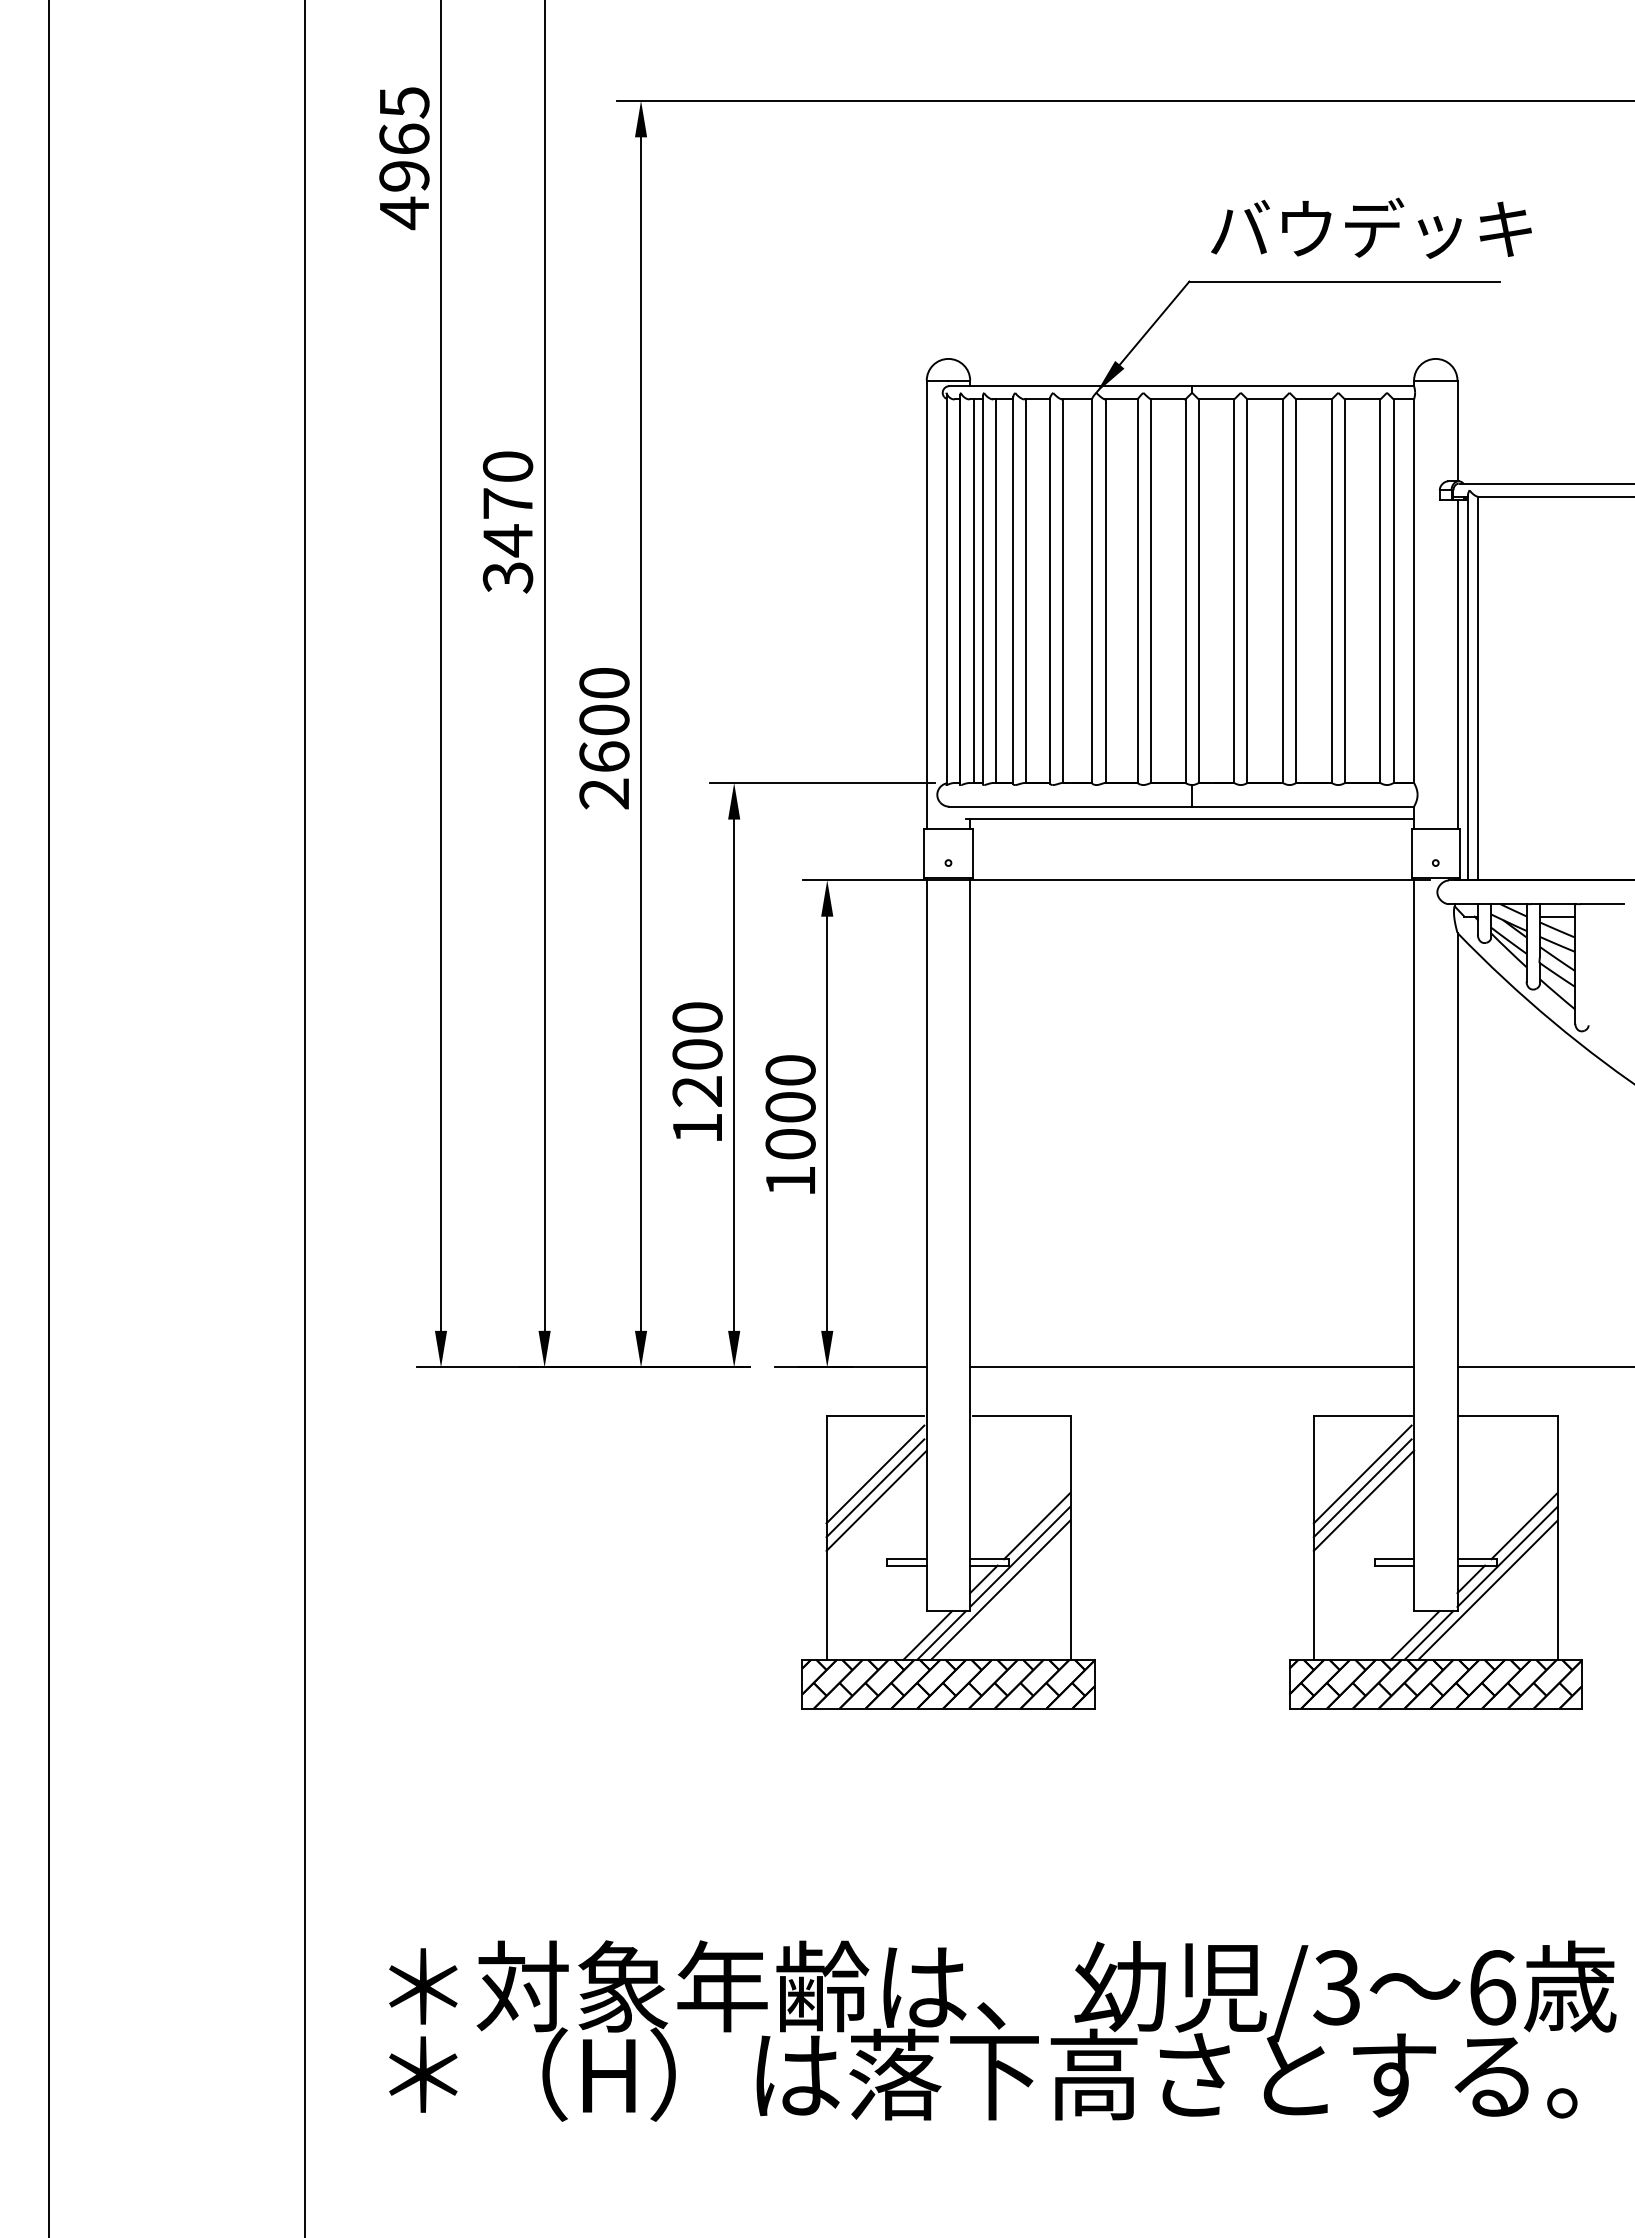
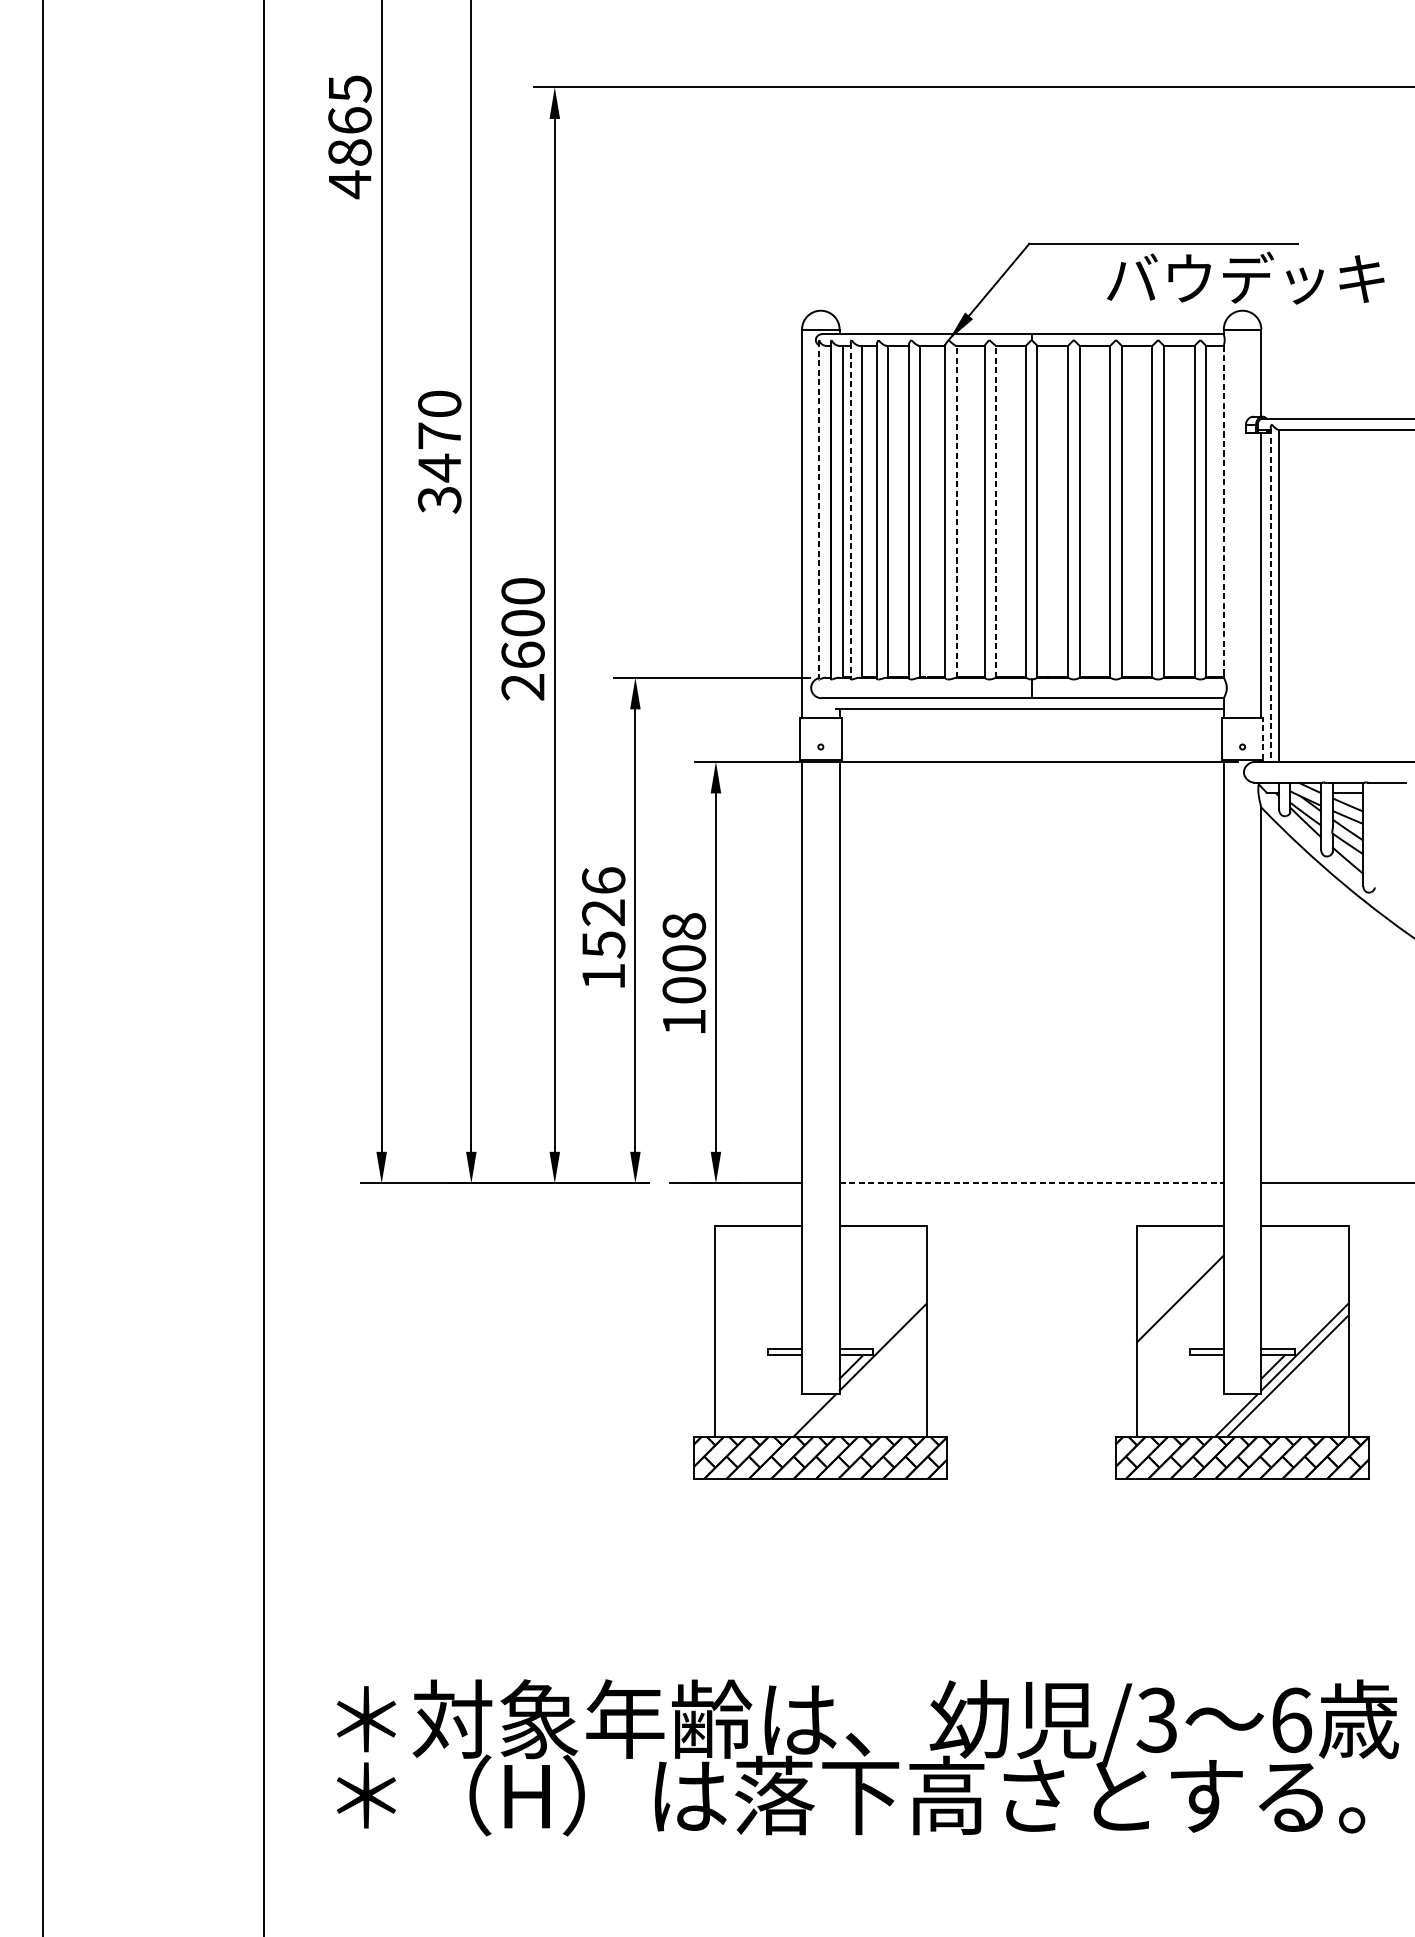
text: (404, 175) -> (350, 151), 4965 -> 4865
text: (1371, 227) -> (1245, 277), moved
line: (946, 590) -> (819, 511), solid -> dashed
line: (982, 590) -> (850, 511), solid -> dashed
line: (1105, 591) -> (956, 512), solid -> dashed
line: (1151, 591) -> (996, 512), solid -> dashed
line: (1414, 591) -> (1224, 512), solid -> dashed
line: (1468, 687) -> (1270, 595), solid -> dashed
line: (1459, 852) -> (1263, 737), solid -> dashed
text: (697, 1054) -> (603, 912), 1200 -> 1526
text: (790, 1070) -> (684, 926), 1000 -> 1008
line: (1192, 1367) -> (1032, 1183), solid -> dashed
line: (875, 1474) -> (757, 1276), removed
line: (1362, 1474) -> (1179, 1276), removed
line: (875, 1488) -> (757, 1288), removed
line: (1362, 1488) -> (1179, 1288), removed
line: (876, 1500) -> (758, 1298), removed
line: (1037, 1526) -> (897, 1321), removed
line: (1524, 1526) -> (1319, 1321), removed
line: (1000, 1589) -> (865, 1375), removed
line: (927, 1635) -> (802, 1415), removed
line: (1414, 1635) -> (1224, 1415), removed

